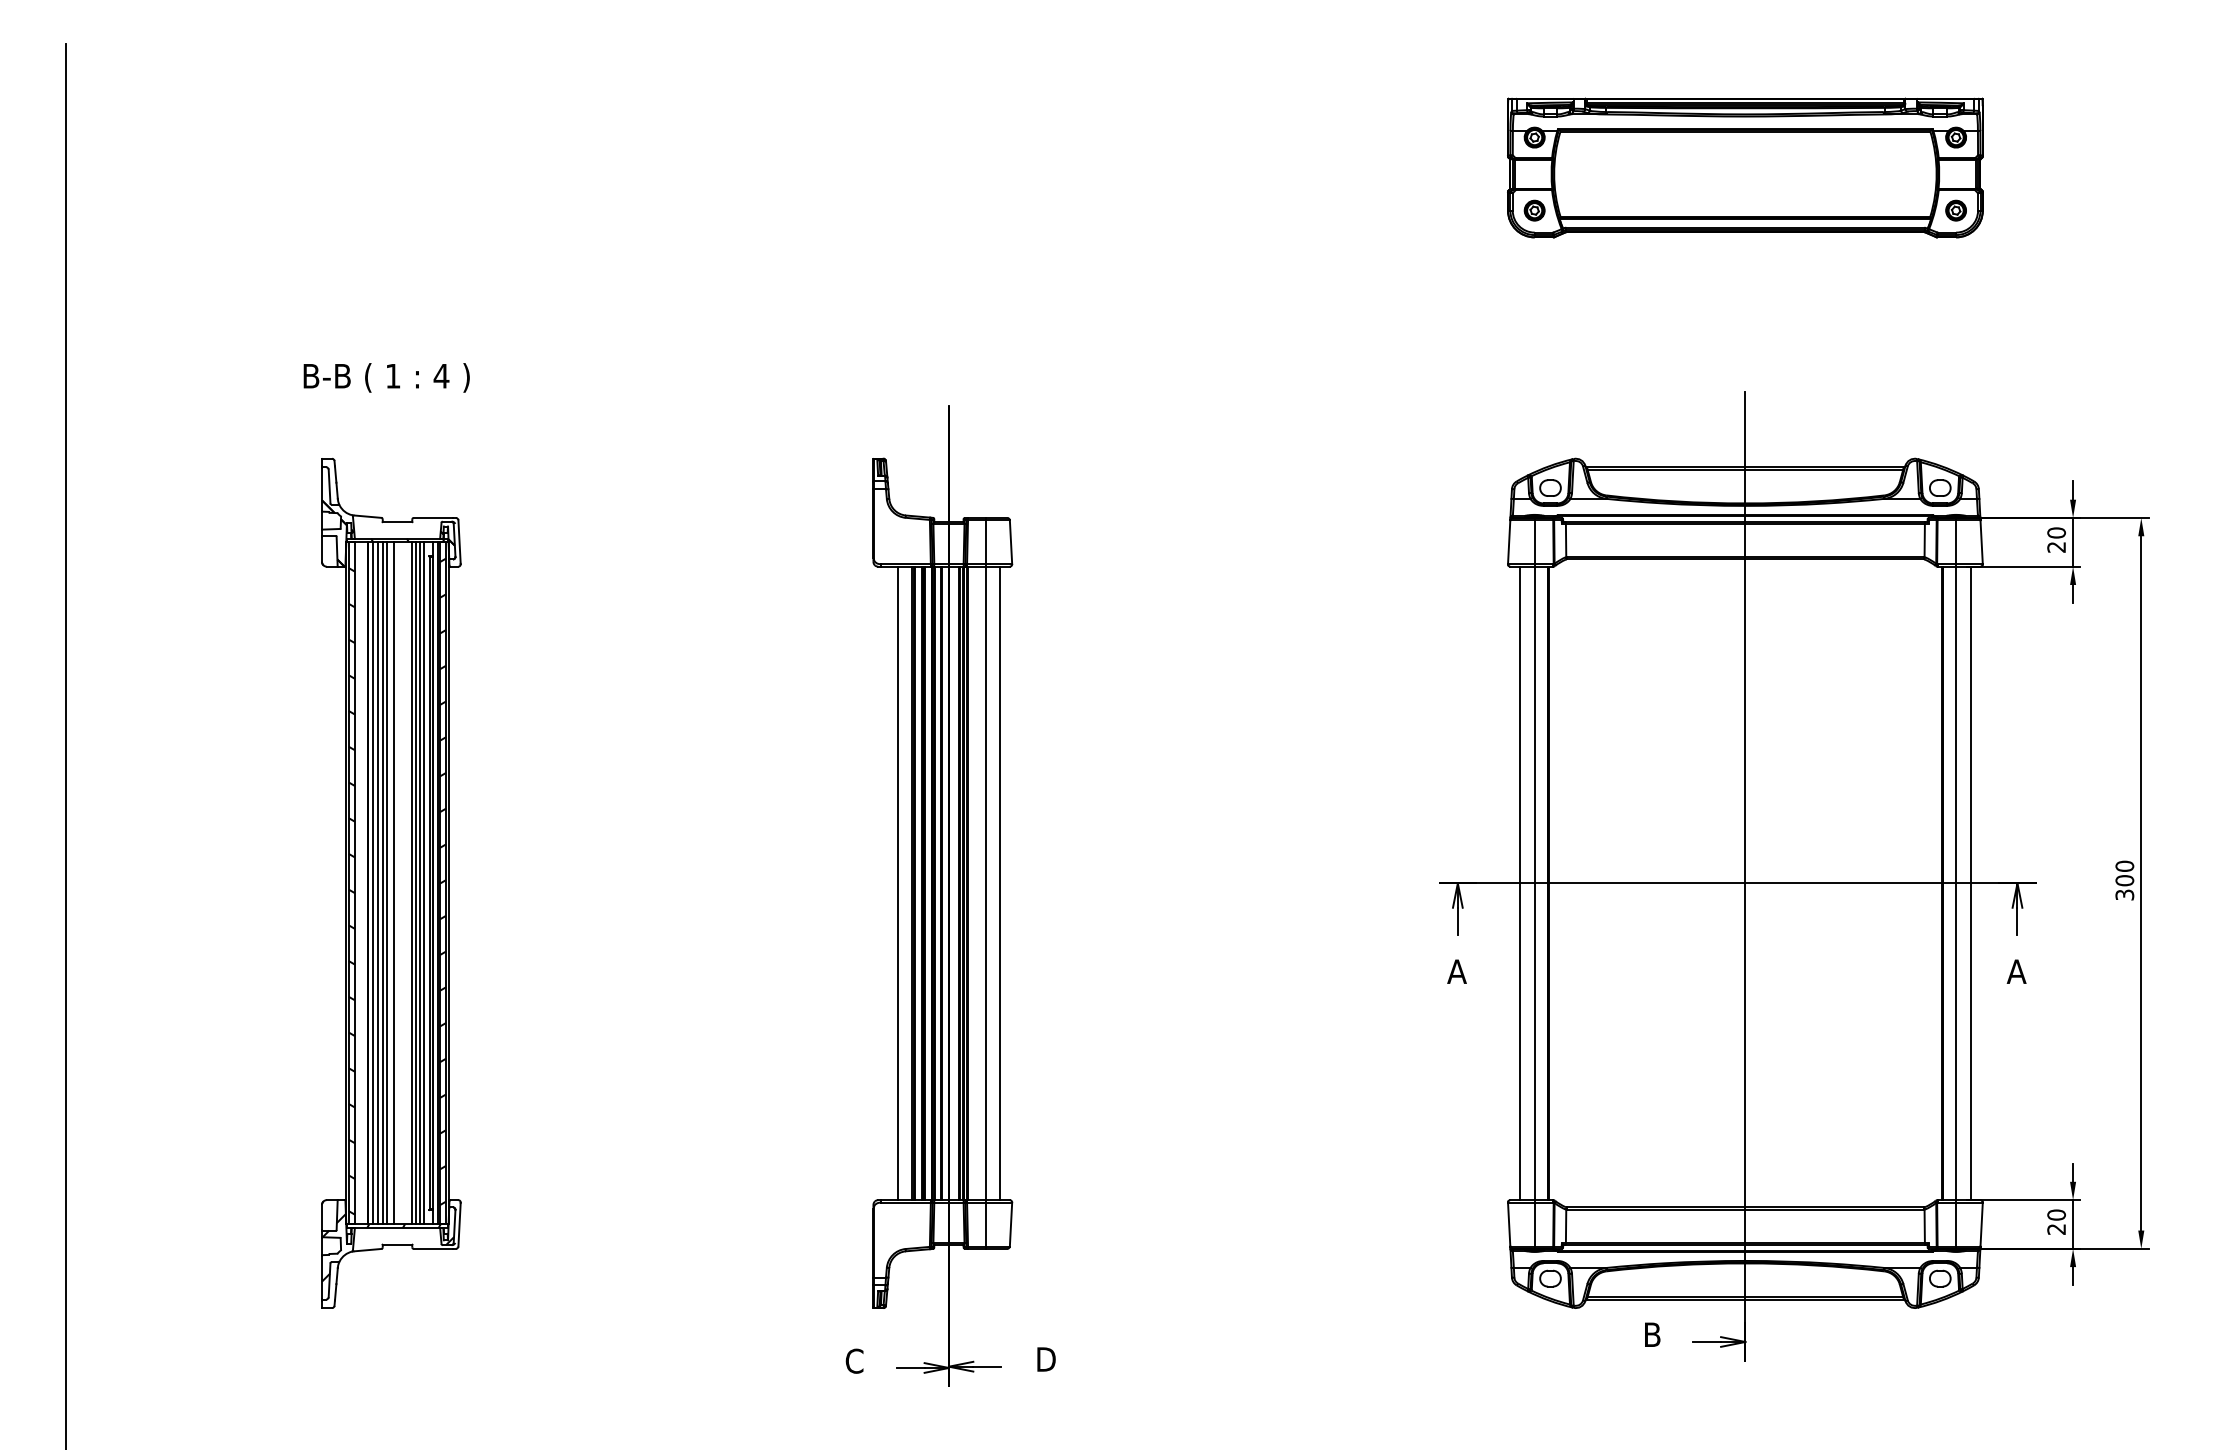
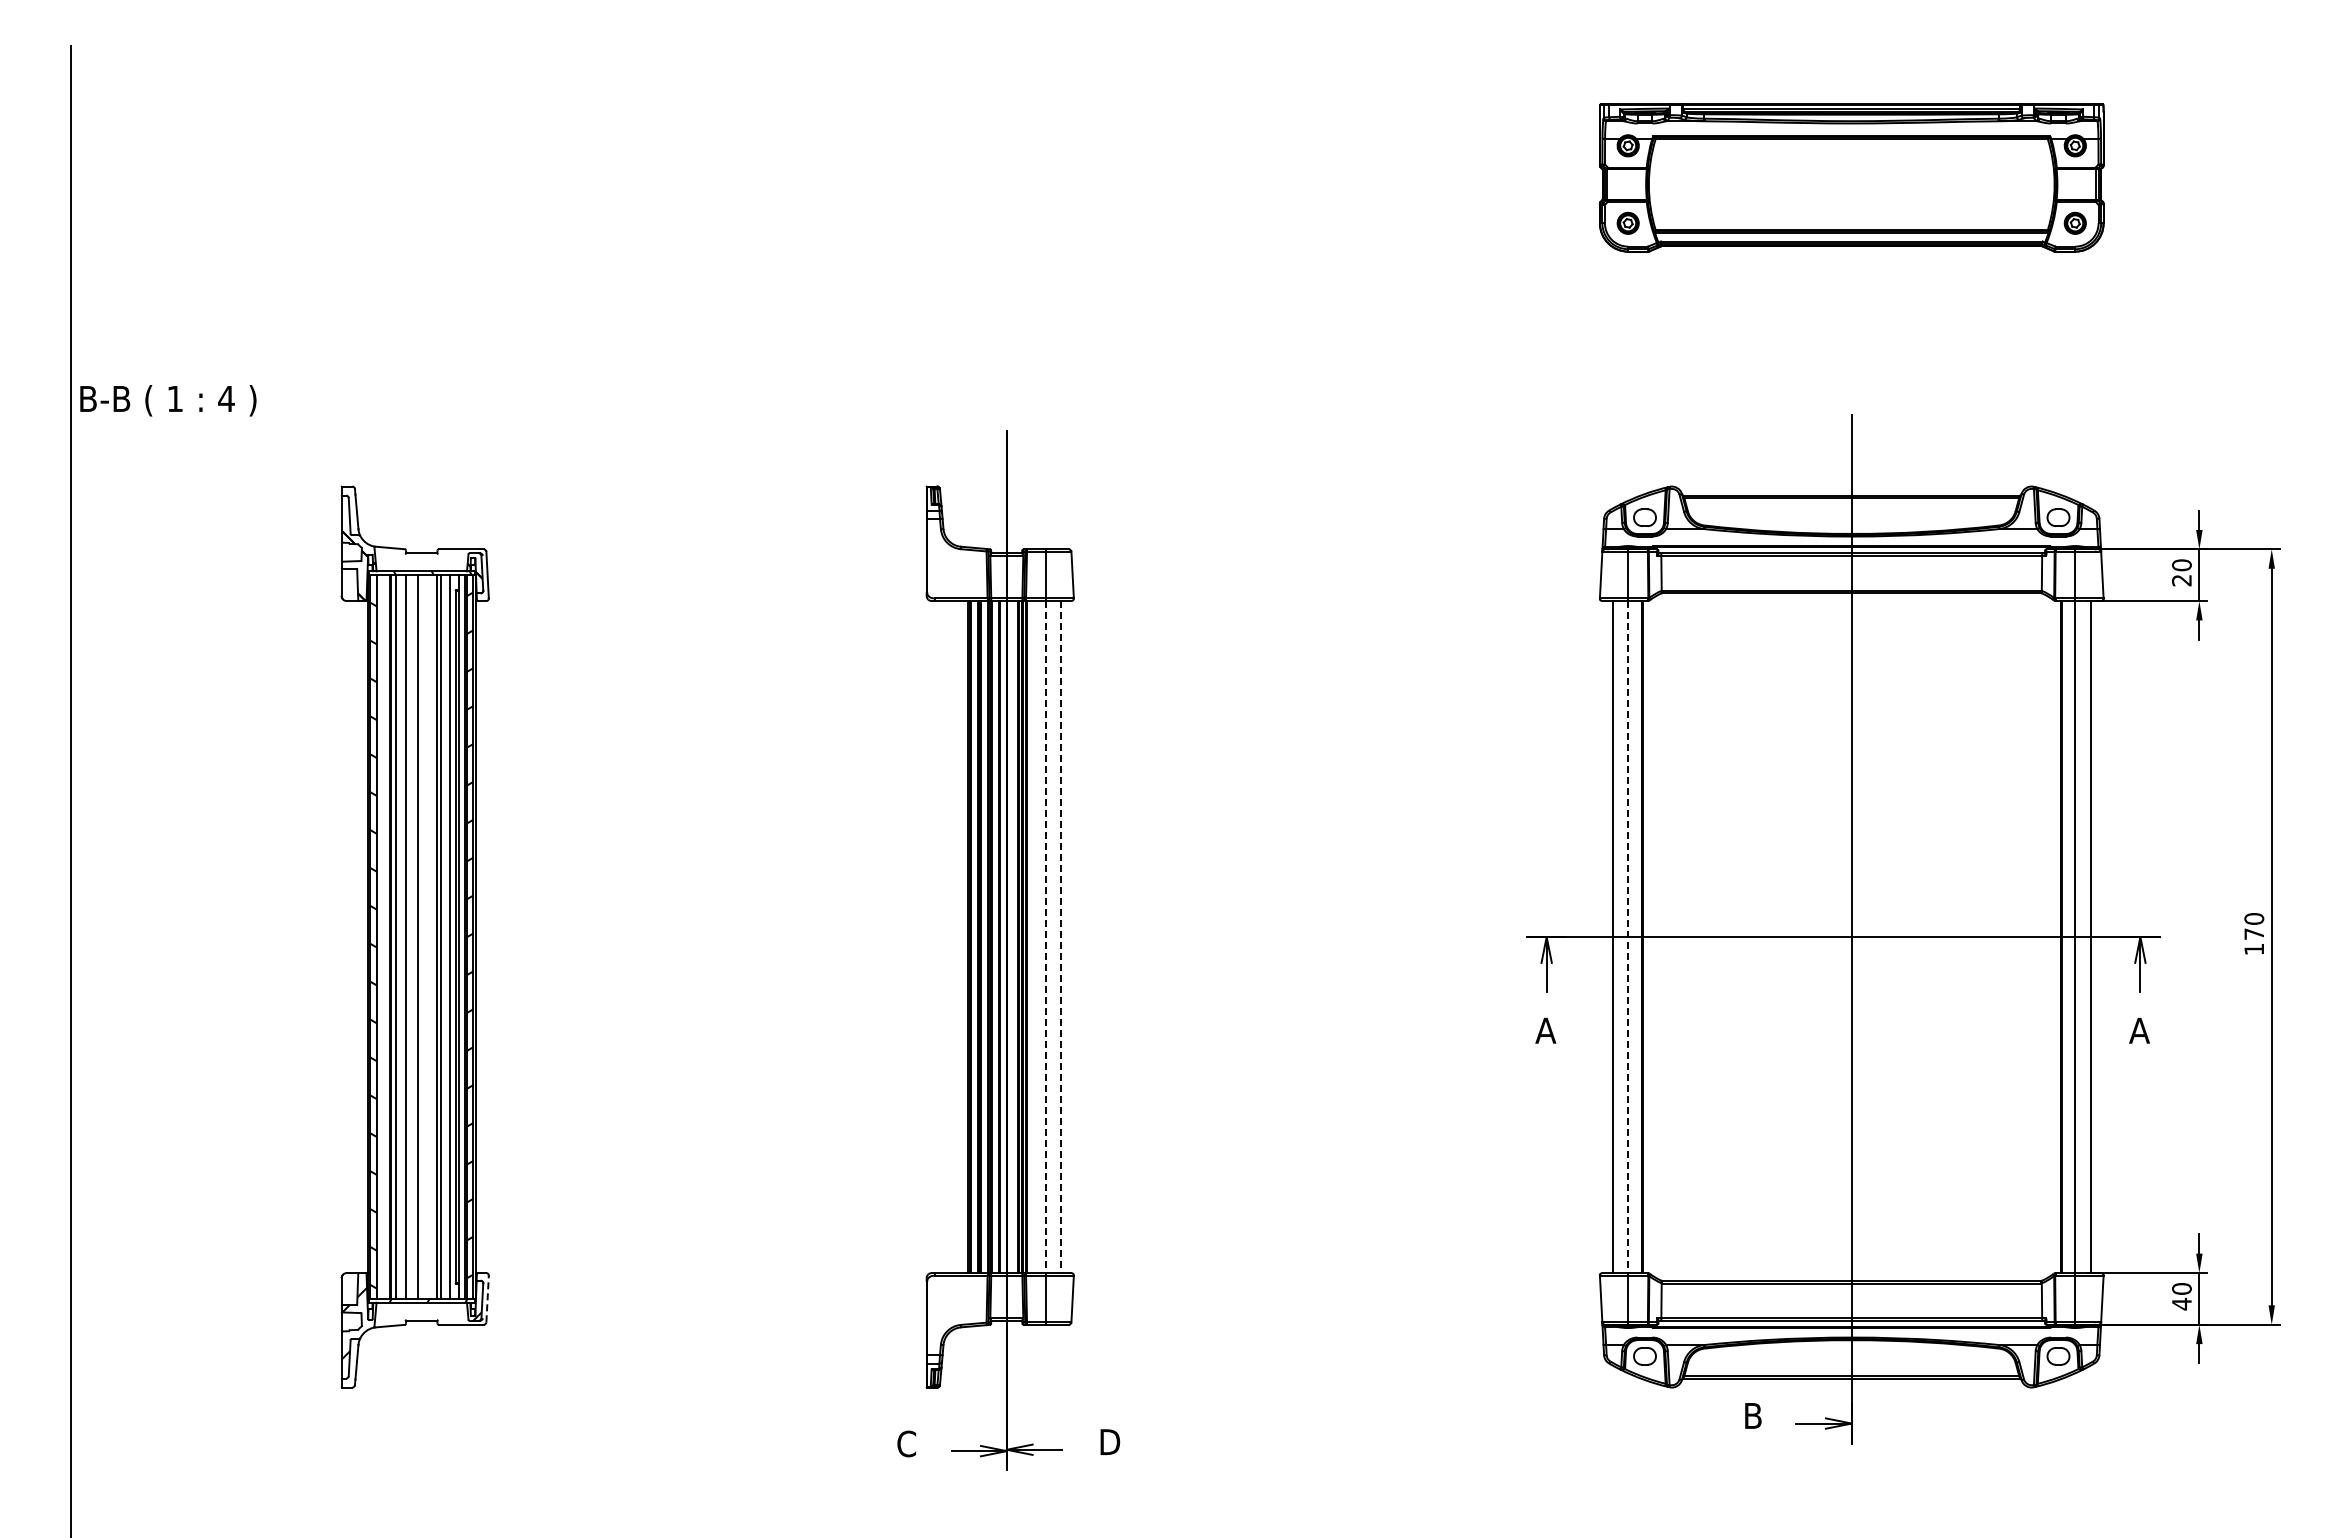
text: (386, 377) -> (168, 400), moved
line: (377, 882) -> (400, 936), removed
line: (386, 882) -> (410, 936), removed
line: (419, 882) -> (445, 936), removed
line: (897, 883) -> (952, 937), removed
line: (985, 883) -> (1045, 937), solid -> dashed
line: (1000, 883) -> (1061, 937), solid -> dashed
line: (1534, 883) -> (1628, 937), solid -> dashed
text: (2125, 887) -> (2254, 941), 300 -> 170
line: (459, 1224) -> (487, 1298), solid -> dashed
text: (2056, 1228) -> (2181, 1303), 20 -> 40

